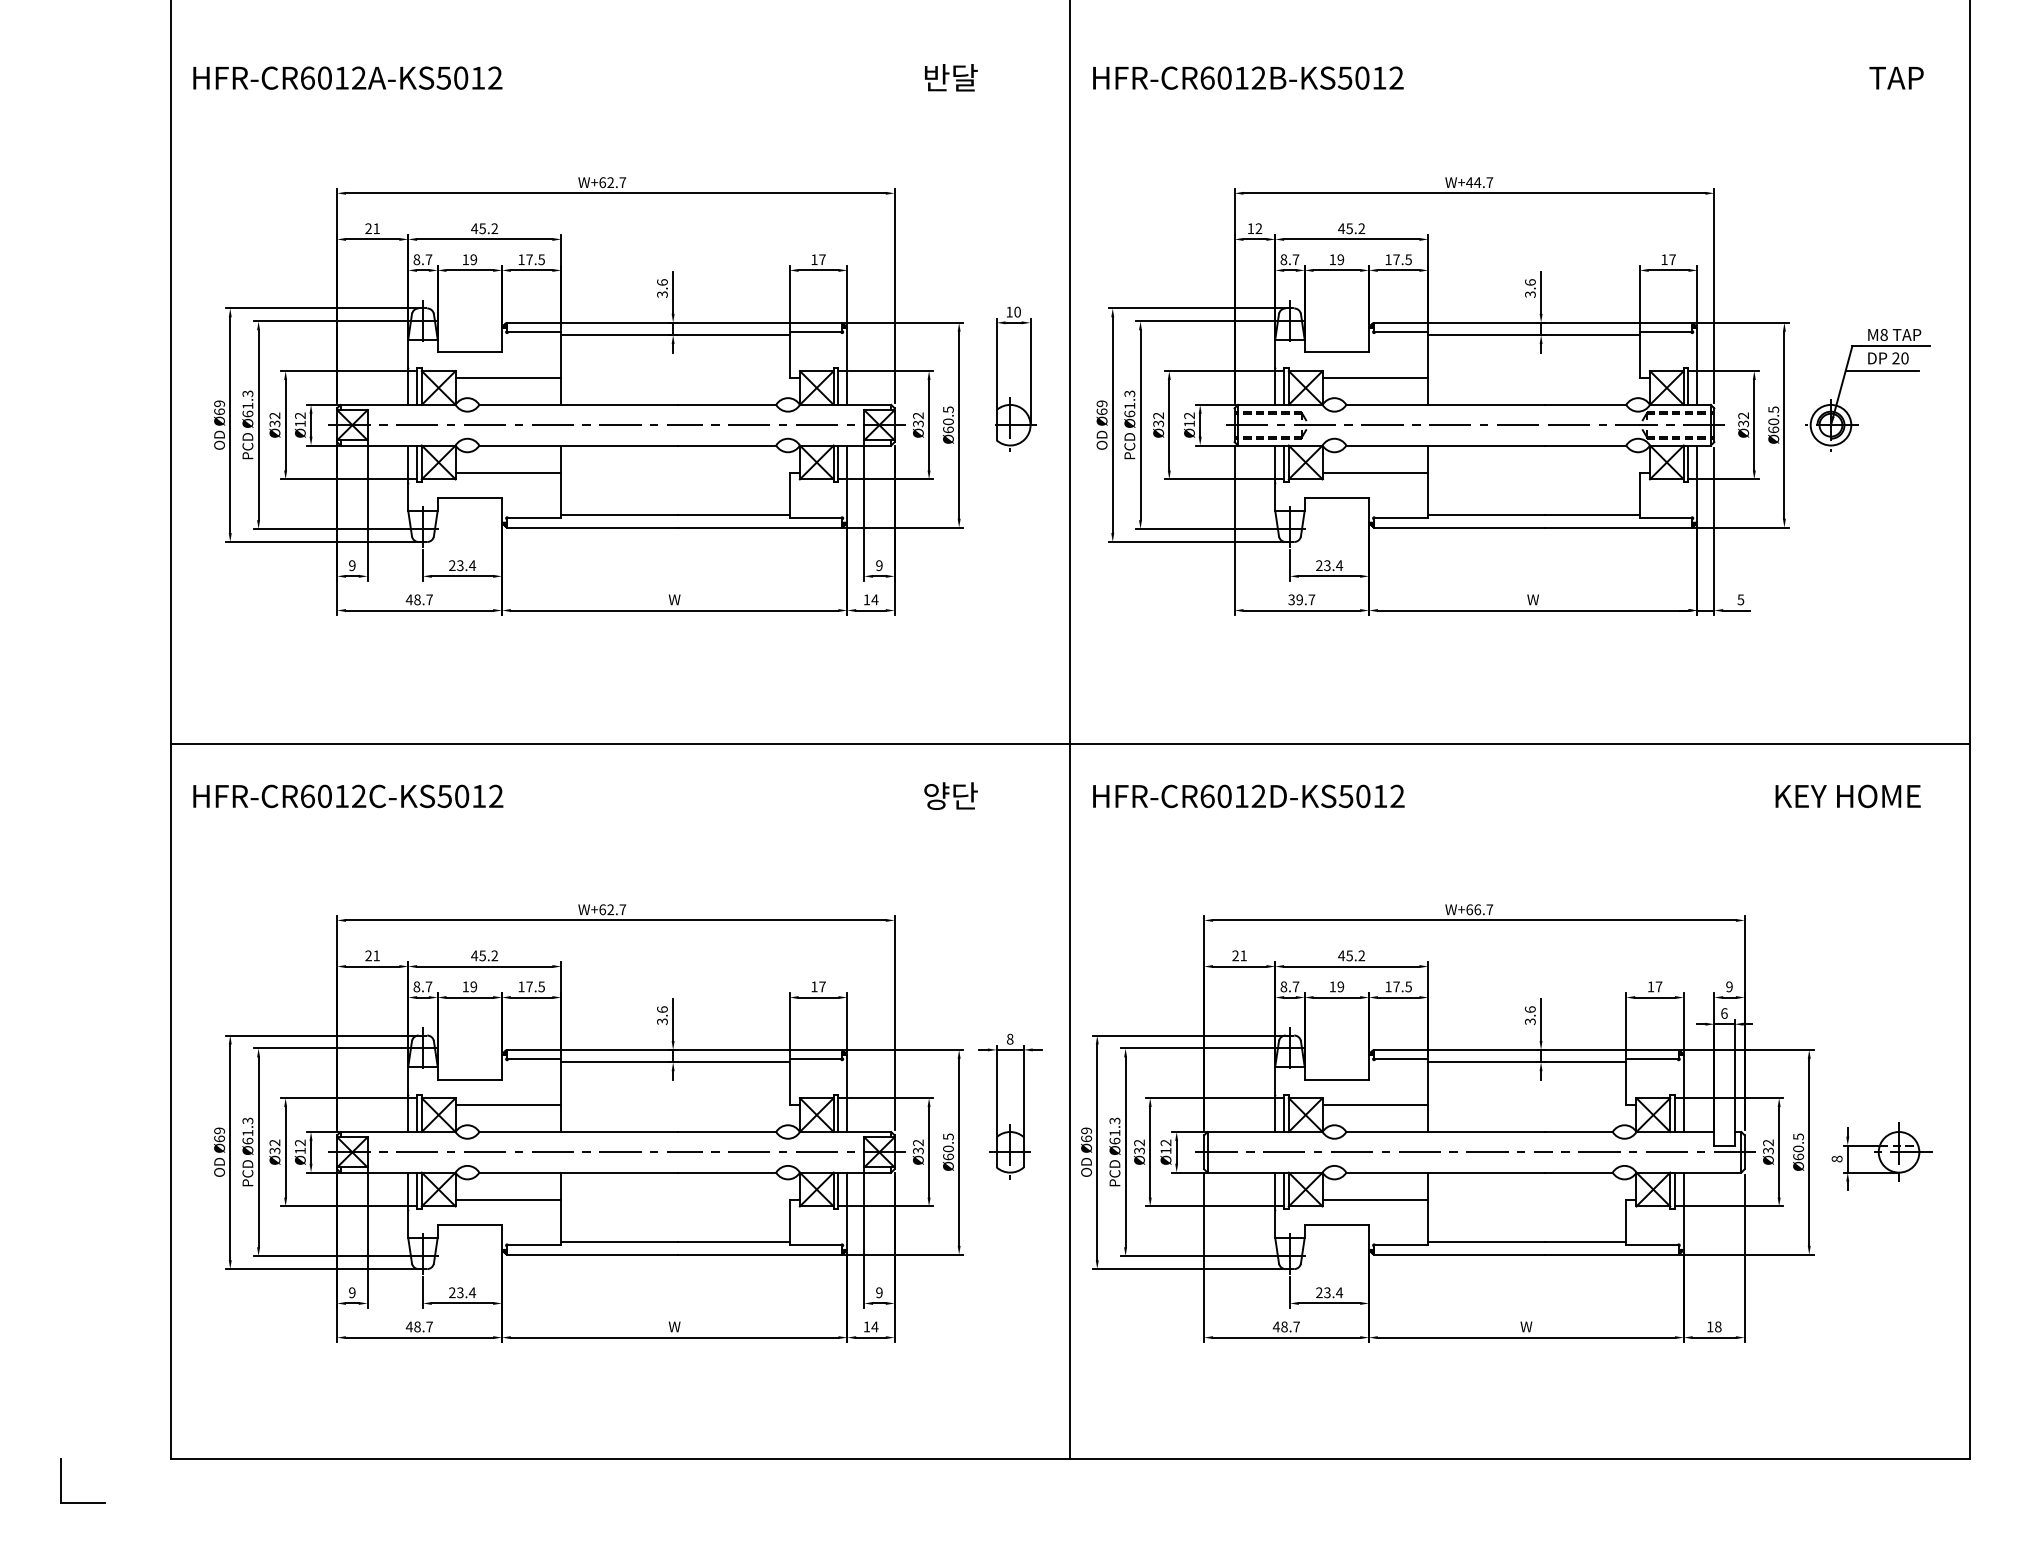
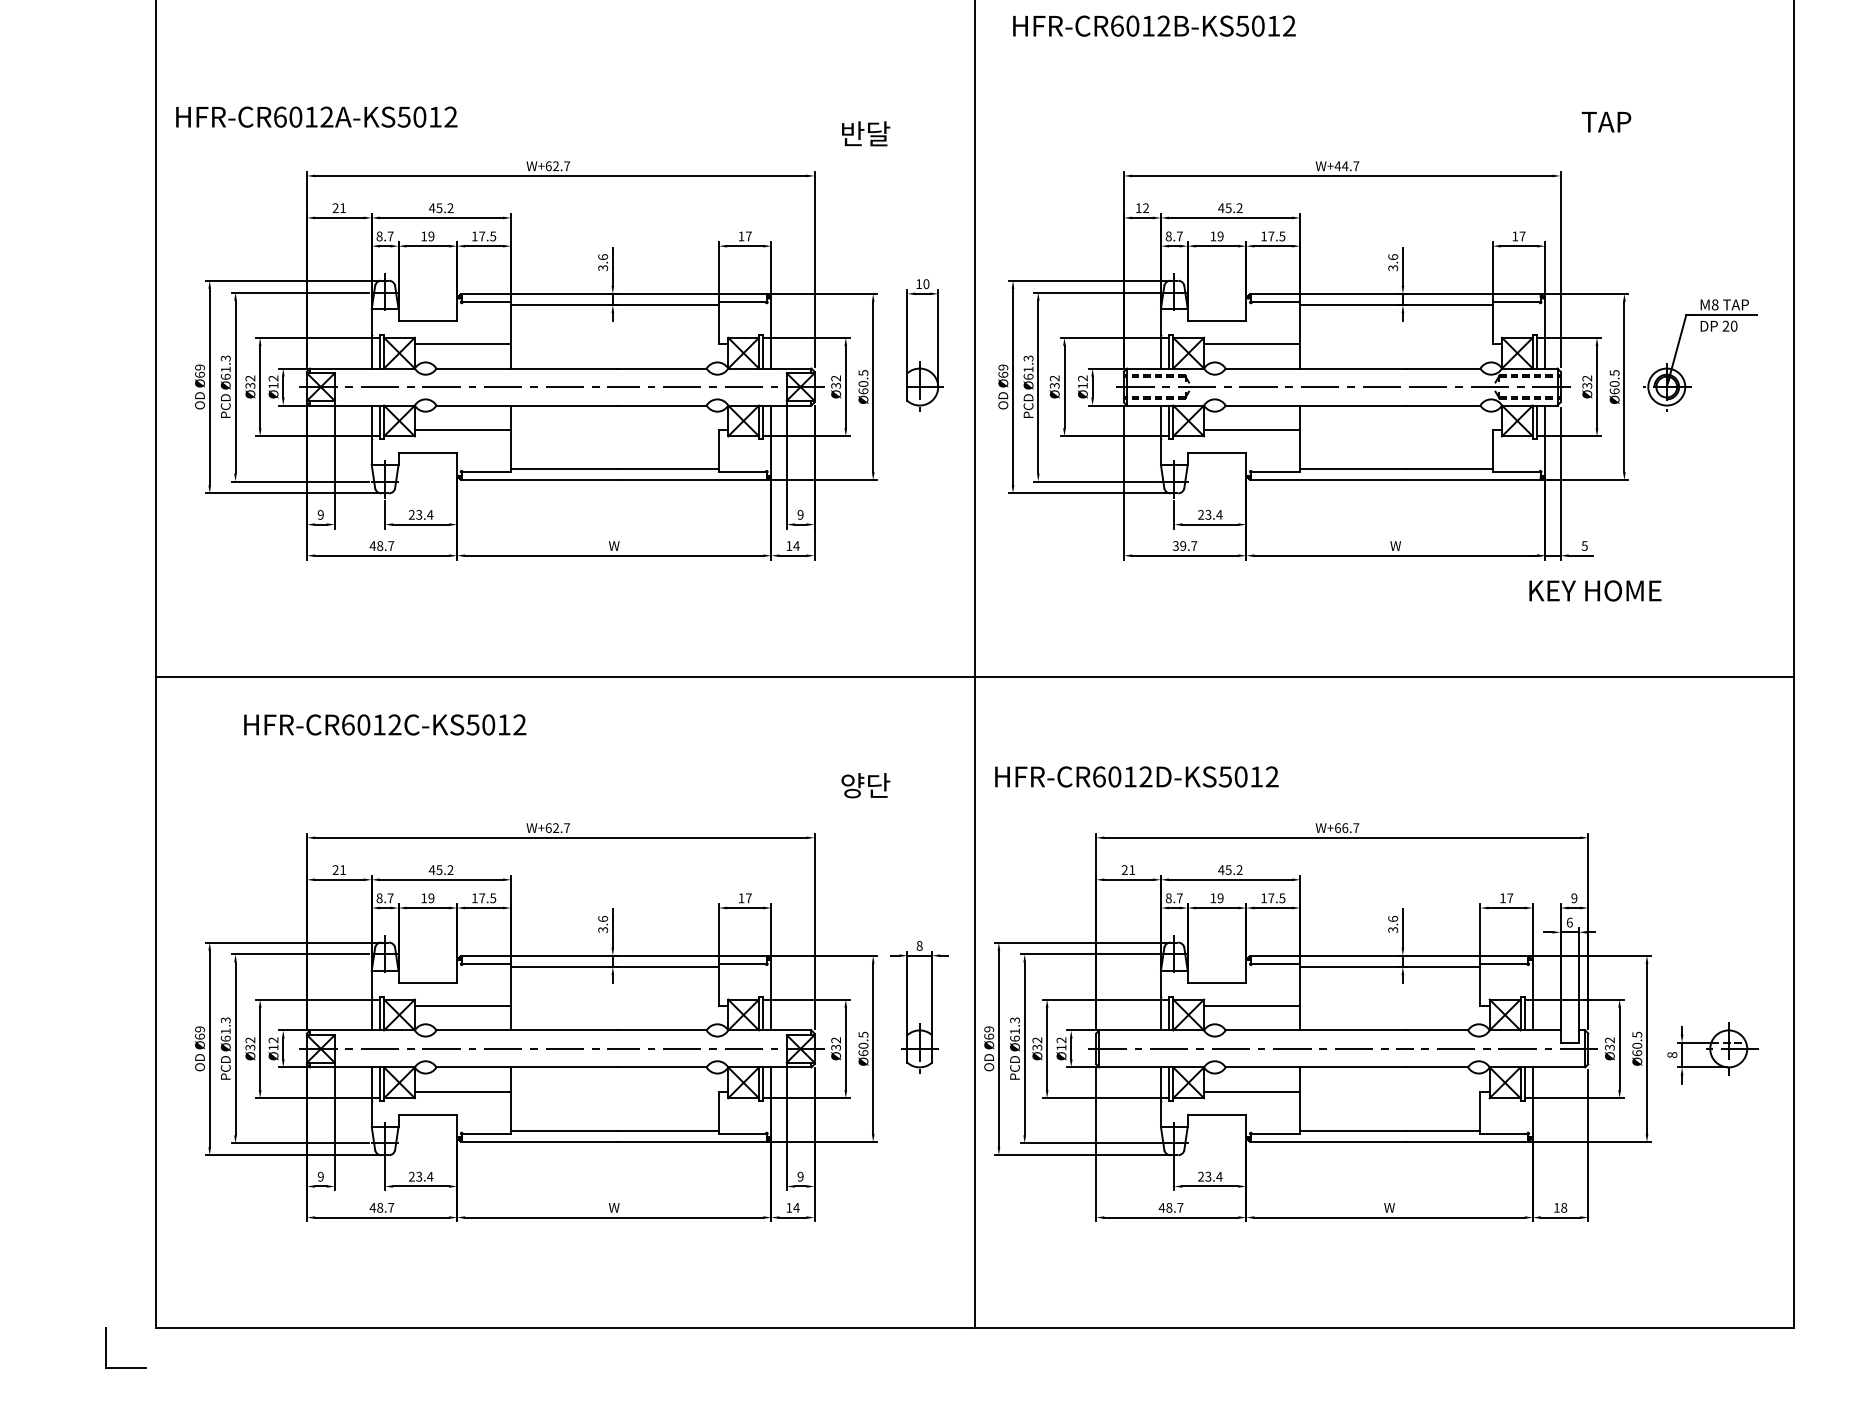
text: (347, 77) -> (316, 116), moved
text: (951, 77) -> (866, 133), moved
text: (1248, 77) -> (1154, 25), moved
text: (1896, 78) -> (1606, 122), moved
line: (1882, 371) -> (1713, 338), removed
text: (348, 795) -> (385, 724), moved
text: (950, 795) -> (865, 785), moved
text: (1248, 795) -> (1136, 776), moved
text: (1848, 795) -> (1595, 590), moved
part: (60, 1480) -> (106, 1347), moved

